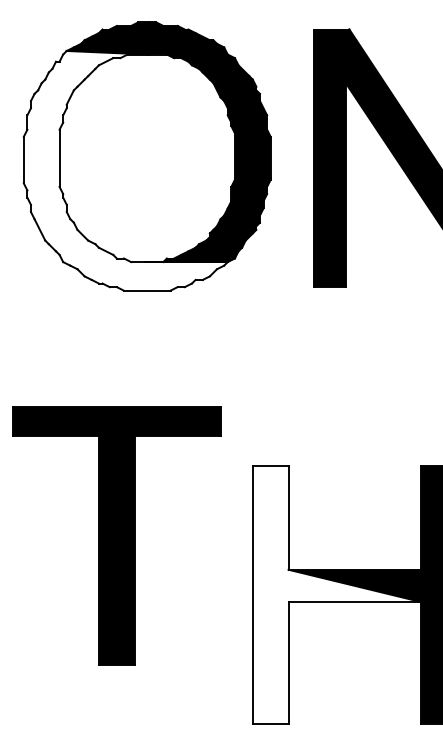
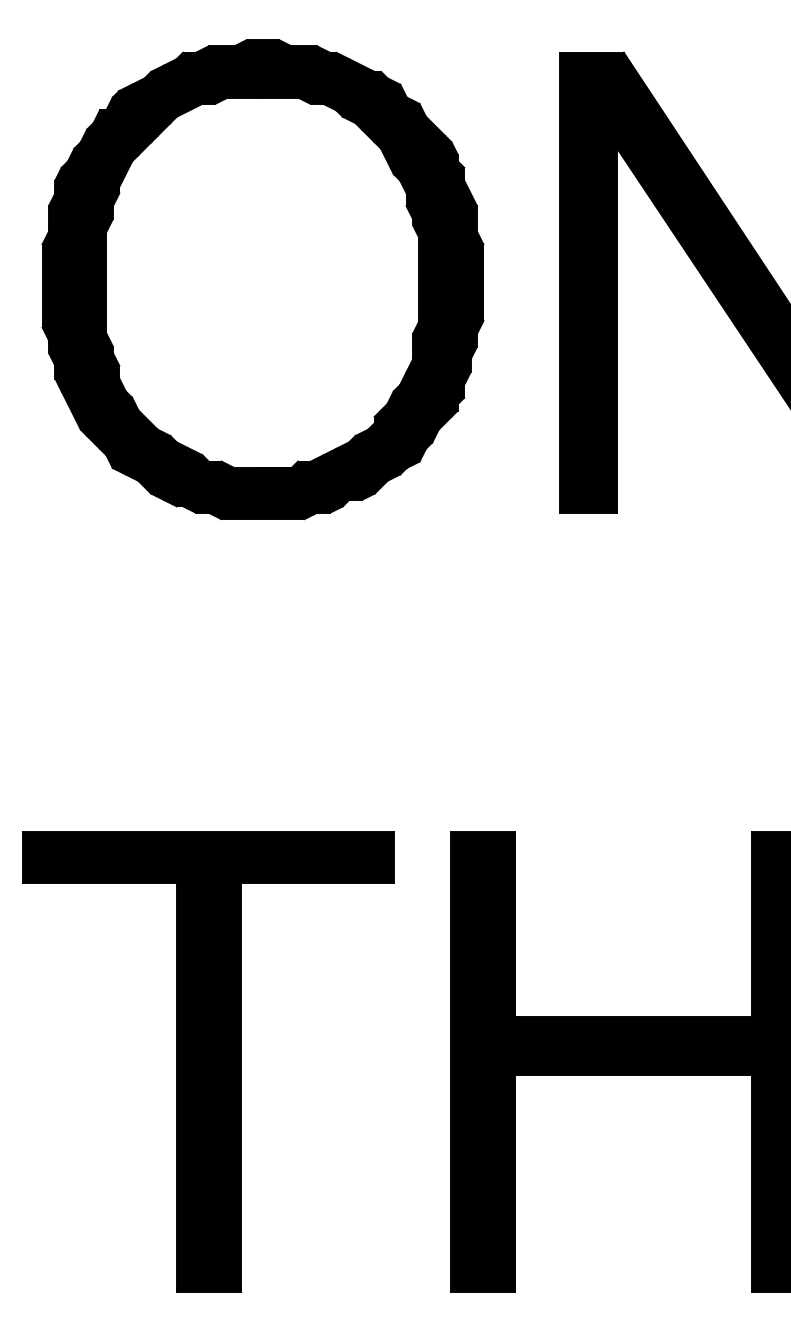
fill: (125, 170) -> (224, 304), added
part: (116, 535) -> (208, 1061), moved
fill: (336, 594) -> (600, 1061), added

